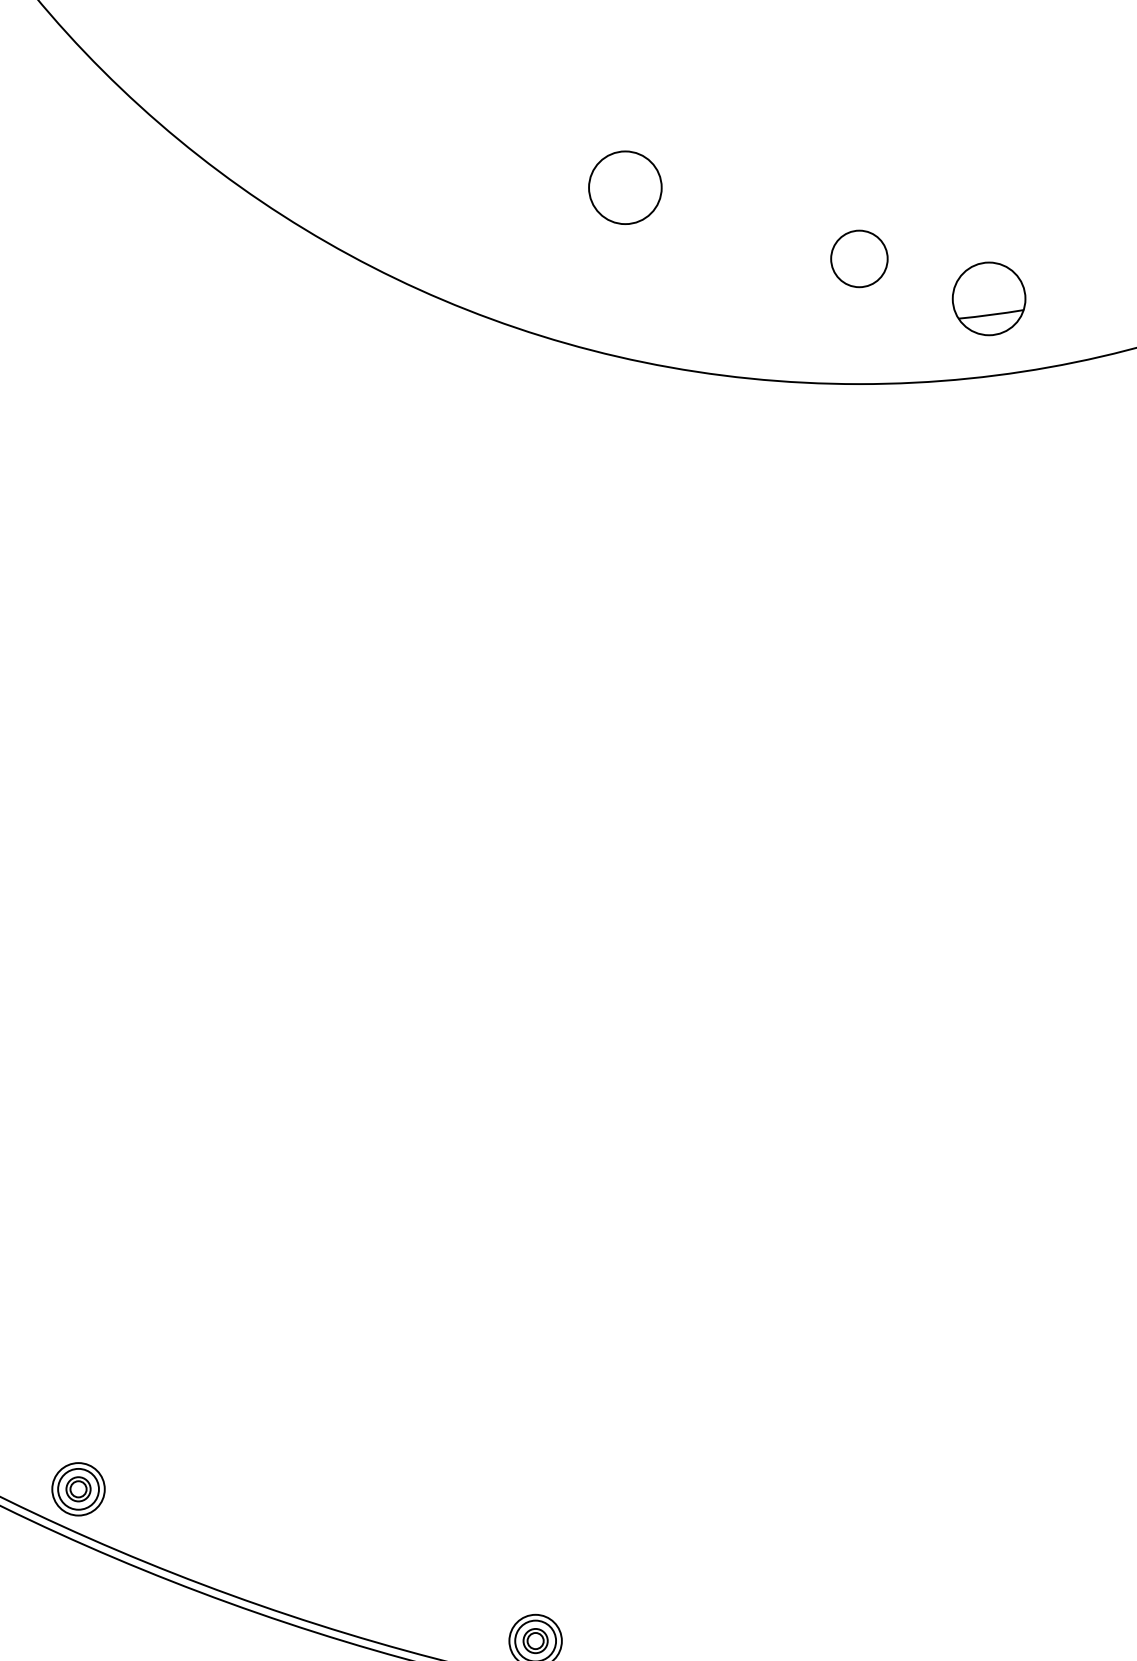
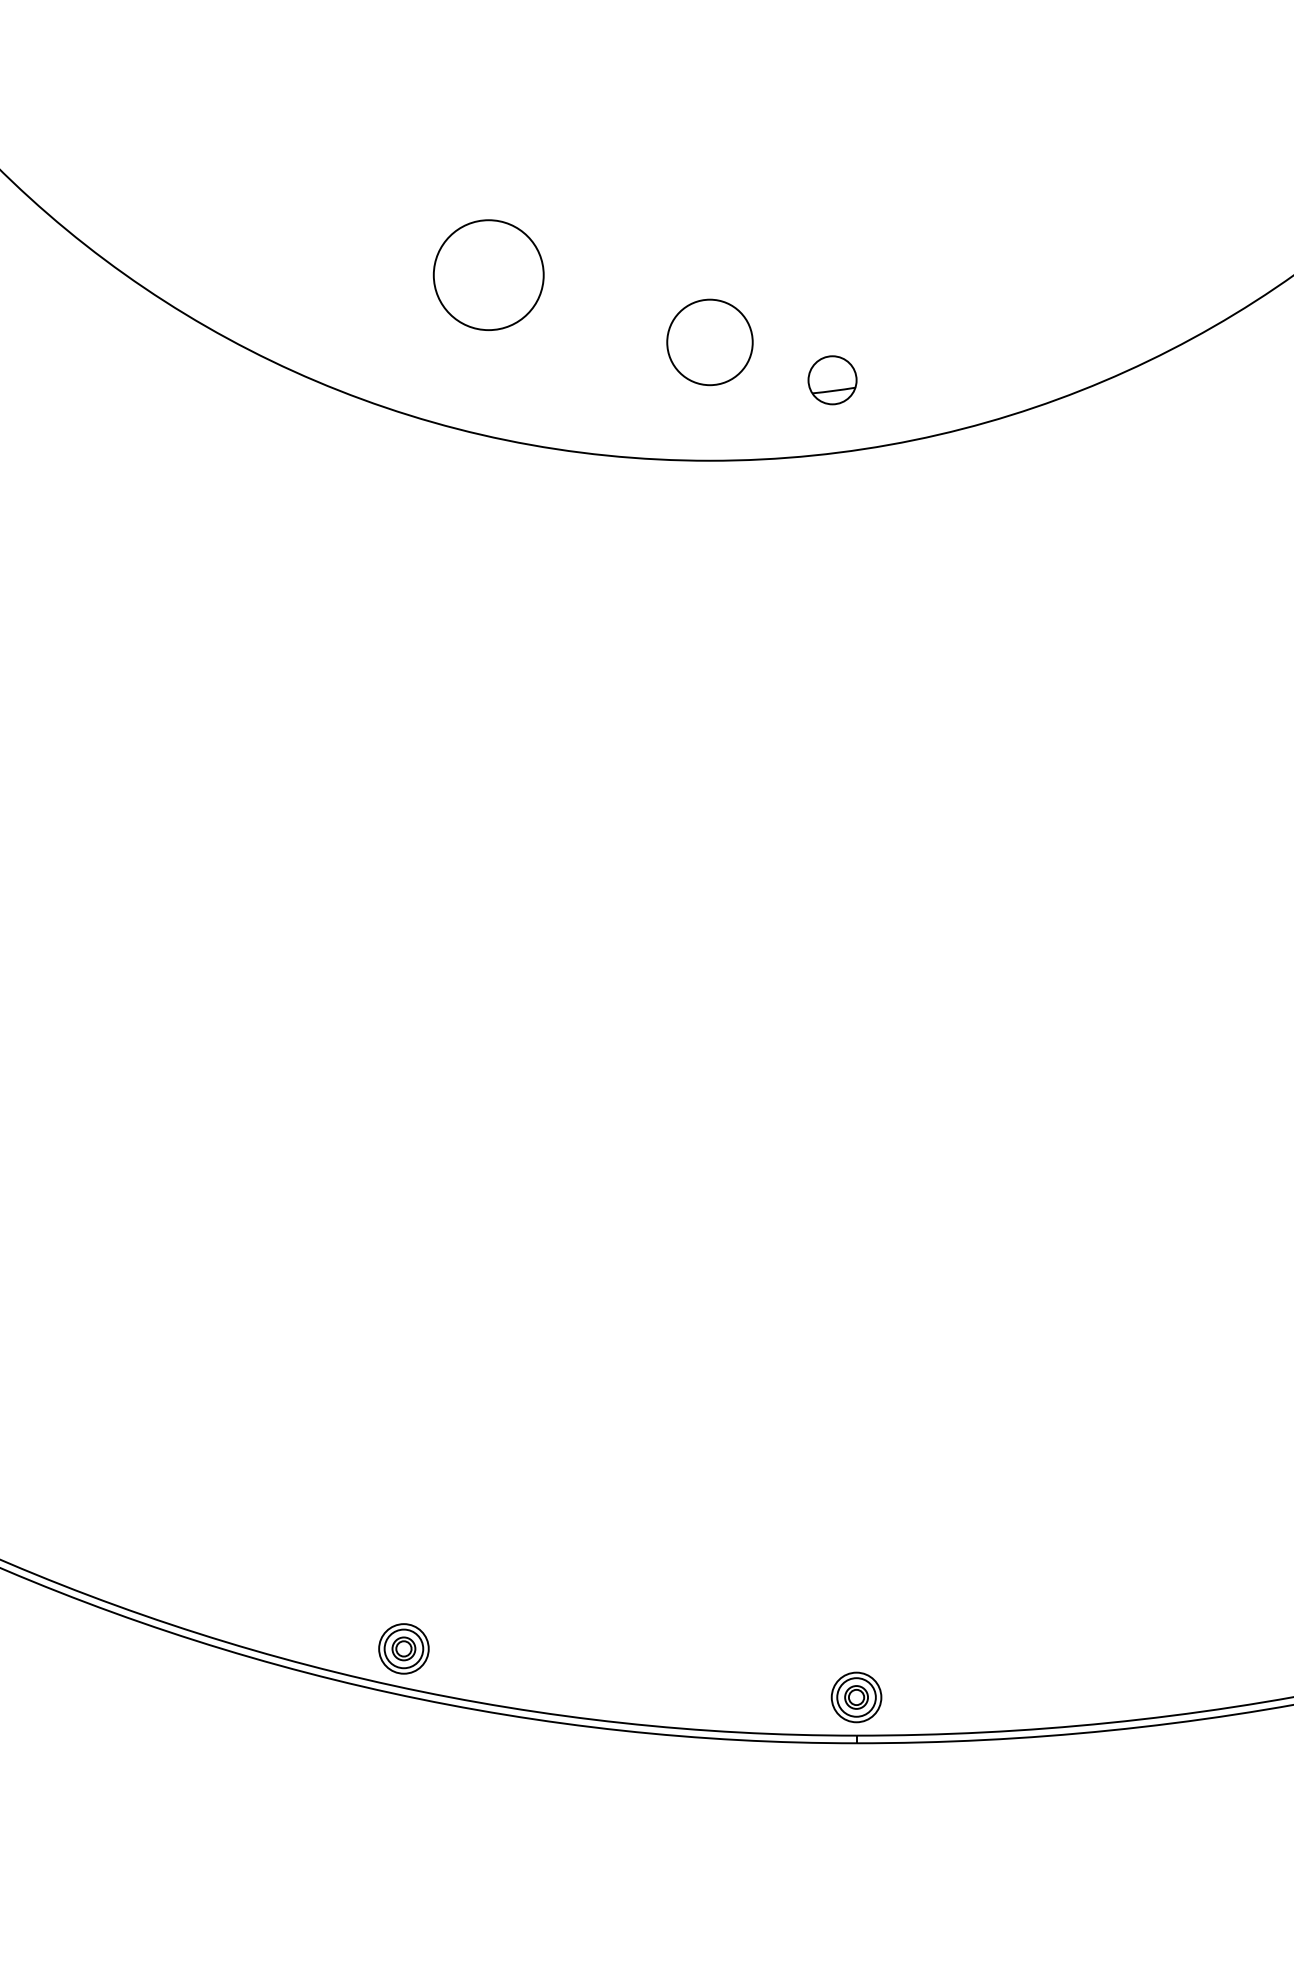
circle: (625, 187) -> (488, 274), size x1.6
circle: (858, 259) -> (709, 342), size x1.6
part: (989, 299) -> (832, 380), size x0.7

